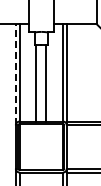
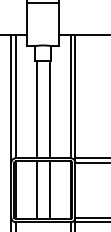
line: (15, 74) -> (10, 99), dashed -> solid
line: (36, 147) -> (37, 190), added
line: (46, 147) -> (49, 190), added

